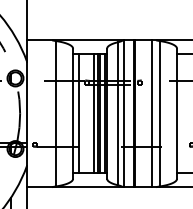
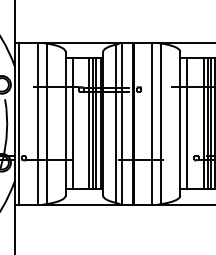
line: (30, 113) -> (18, 123), added
line: (47, 113) -> (37, 123), added
line: (183, 113) -> (187, 123), added

